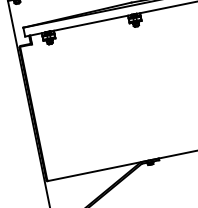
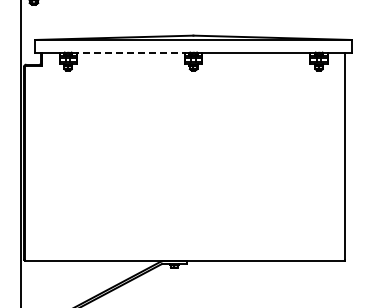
line: (90, 22) -> (130, 52), solid -> dashed

